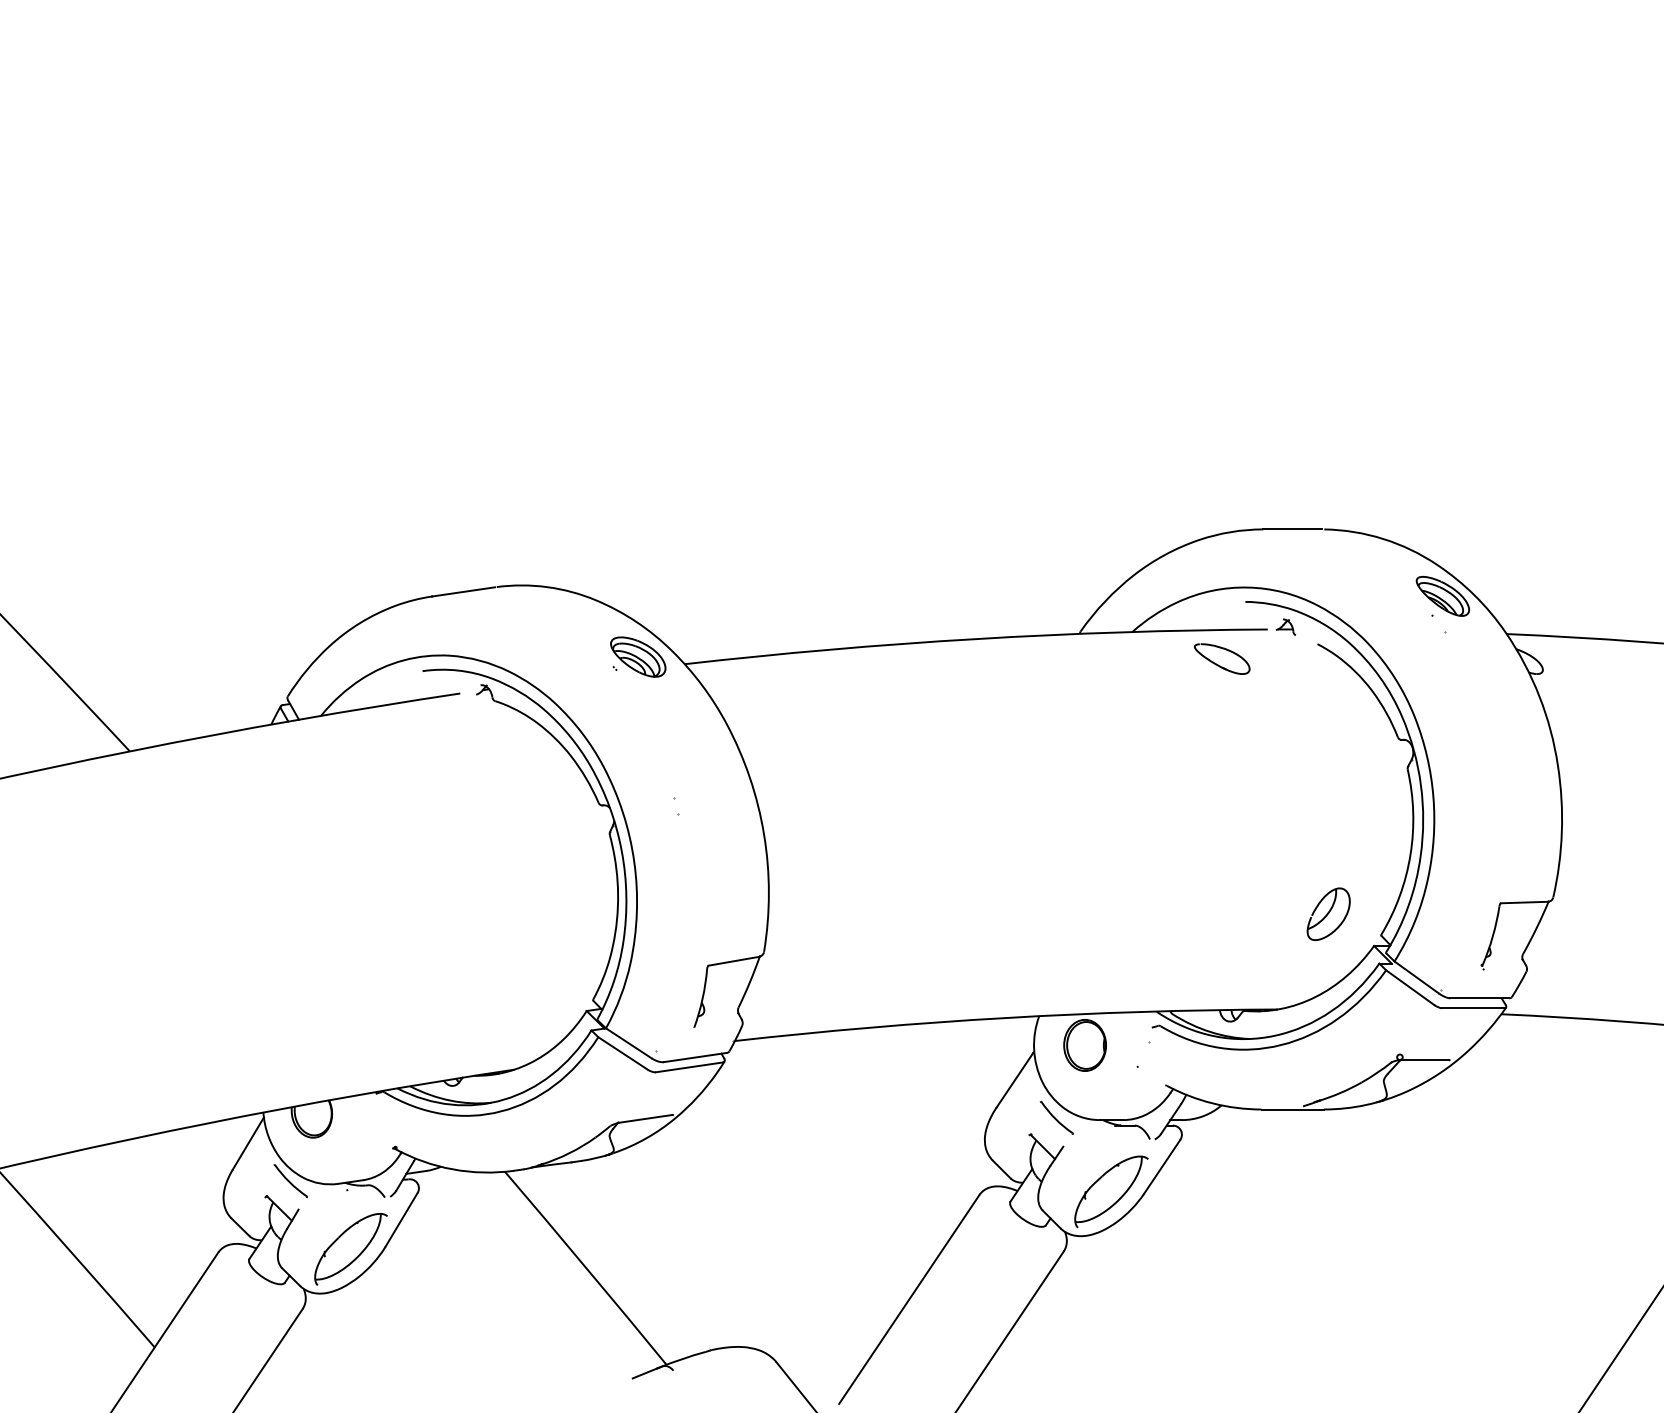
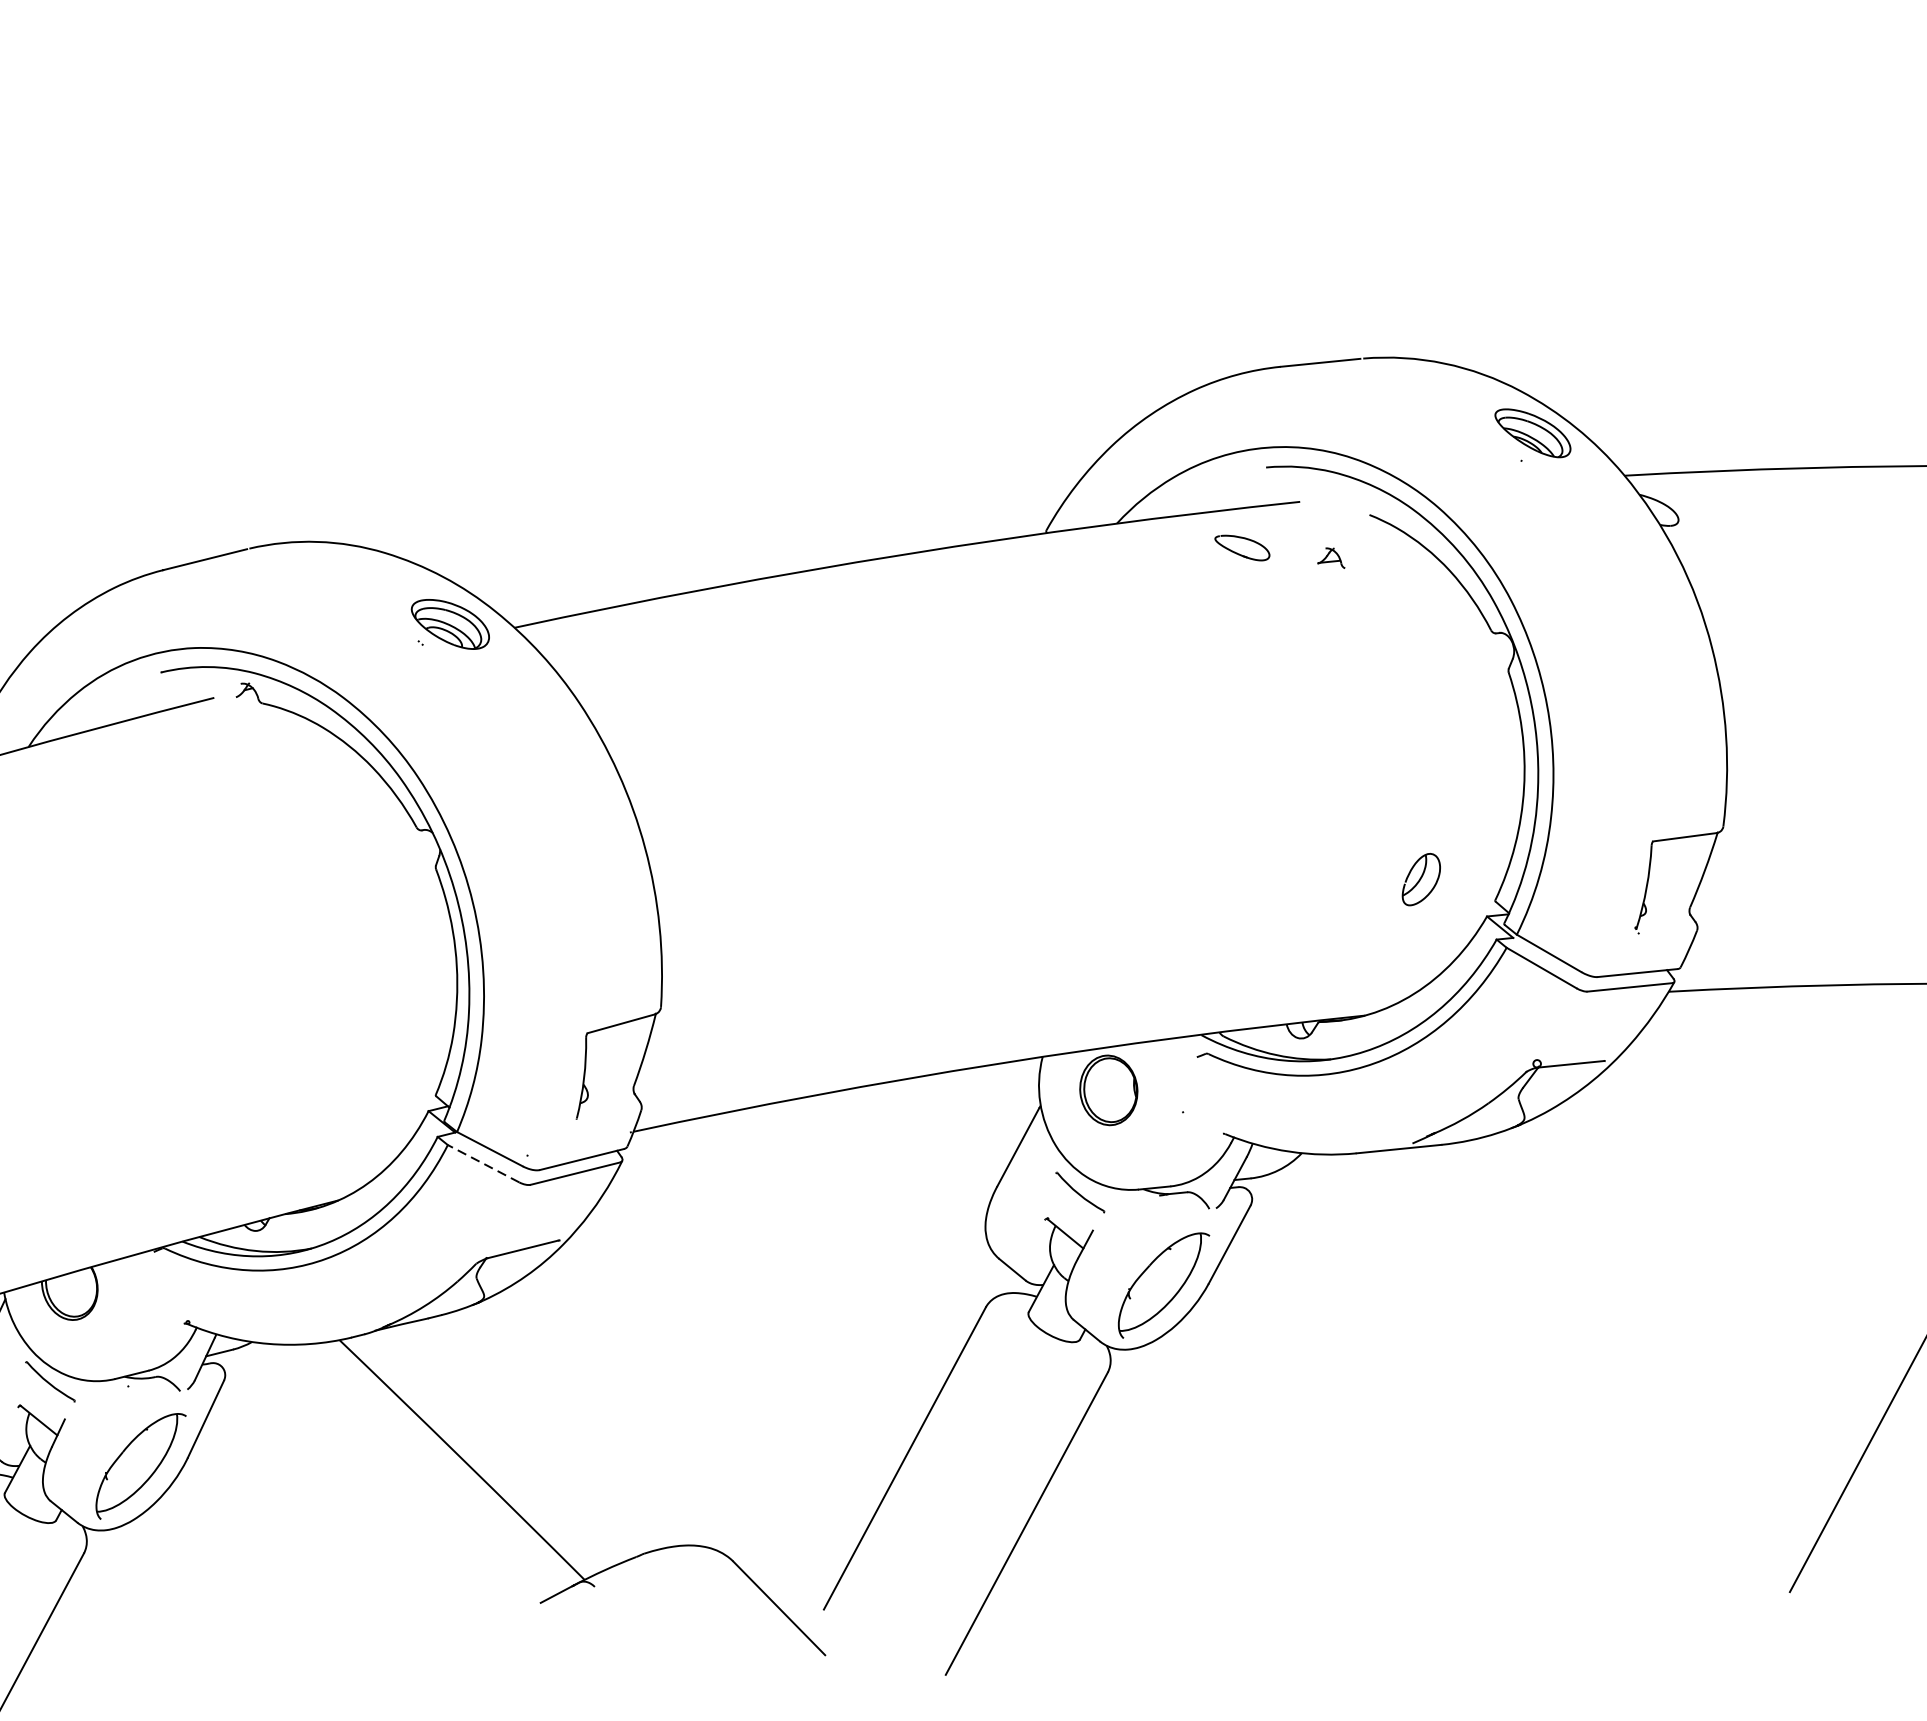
part: (1285, 626) -> (1329, 557), moved
part: (1222, 658) -> (1242, 547), size x0.7
part: (1328, 913) -> (1420, 878), size x0.7
line: (623, 1053) -> (484, 1163), solid -> dashed

